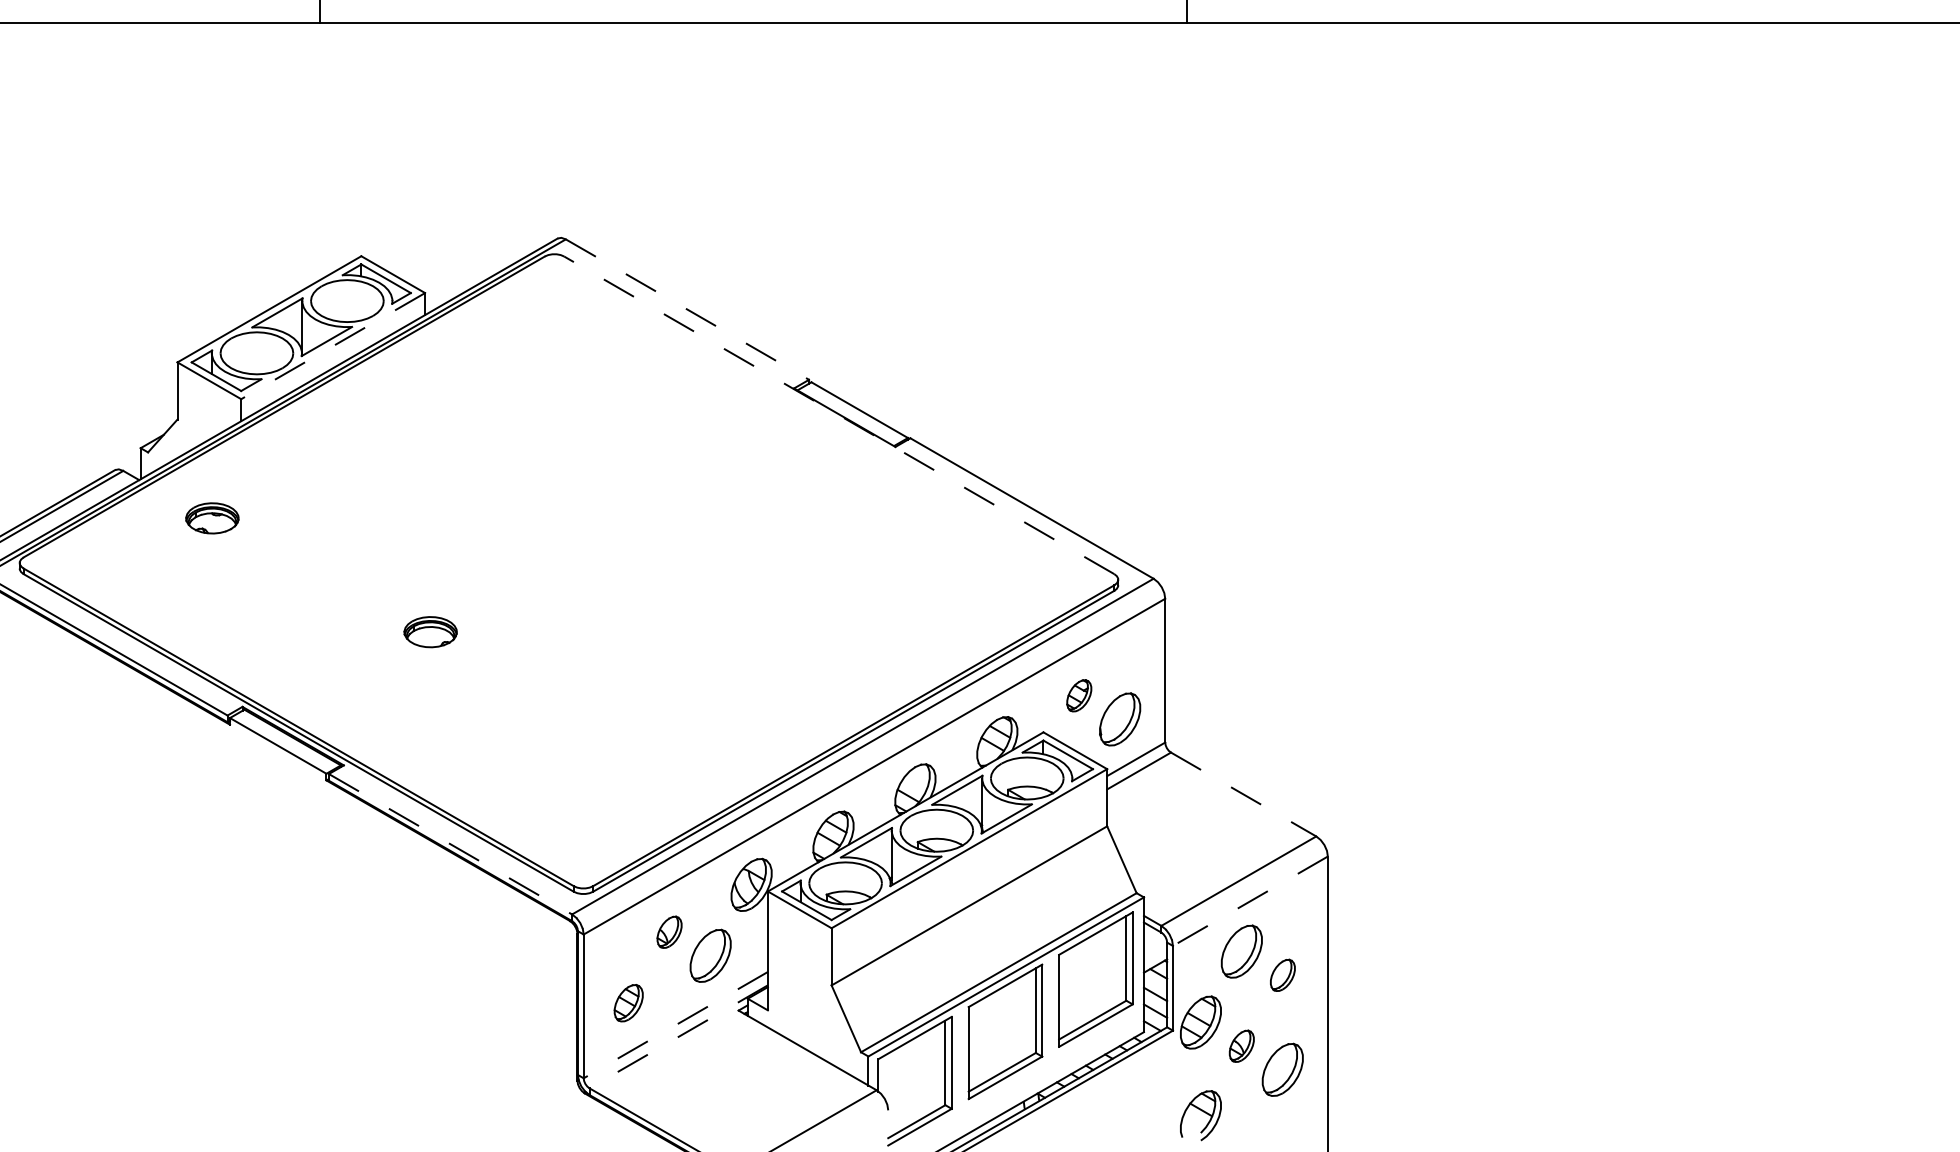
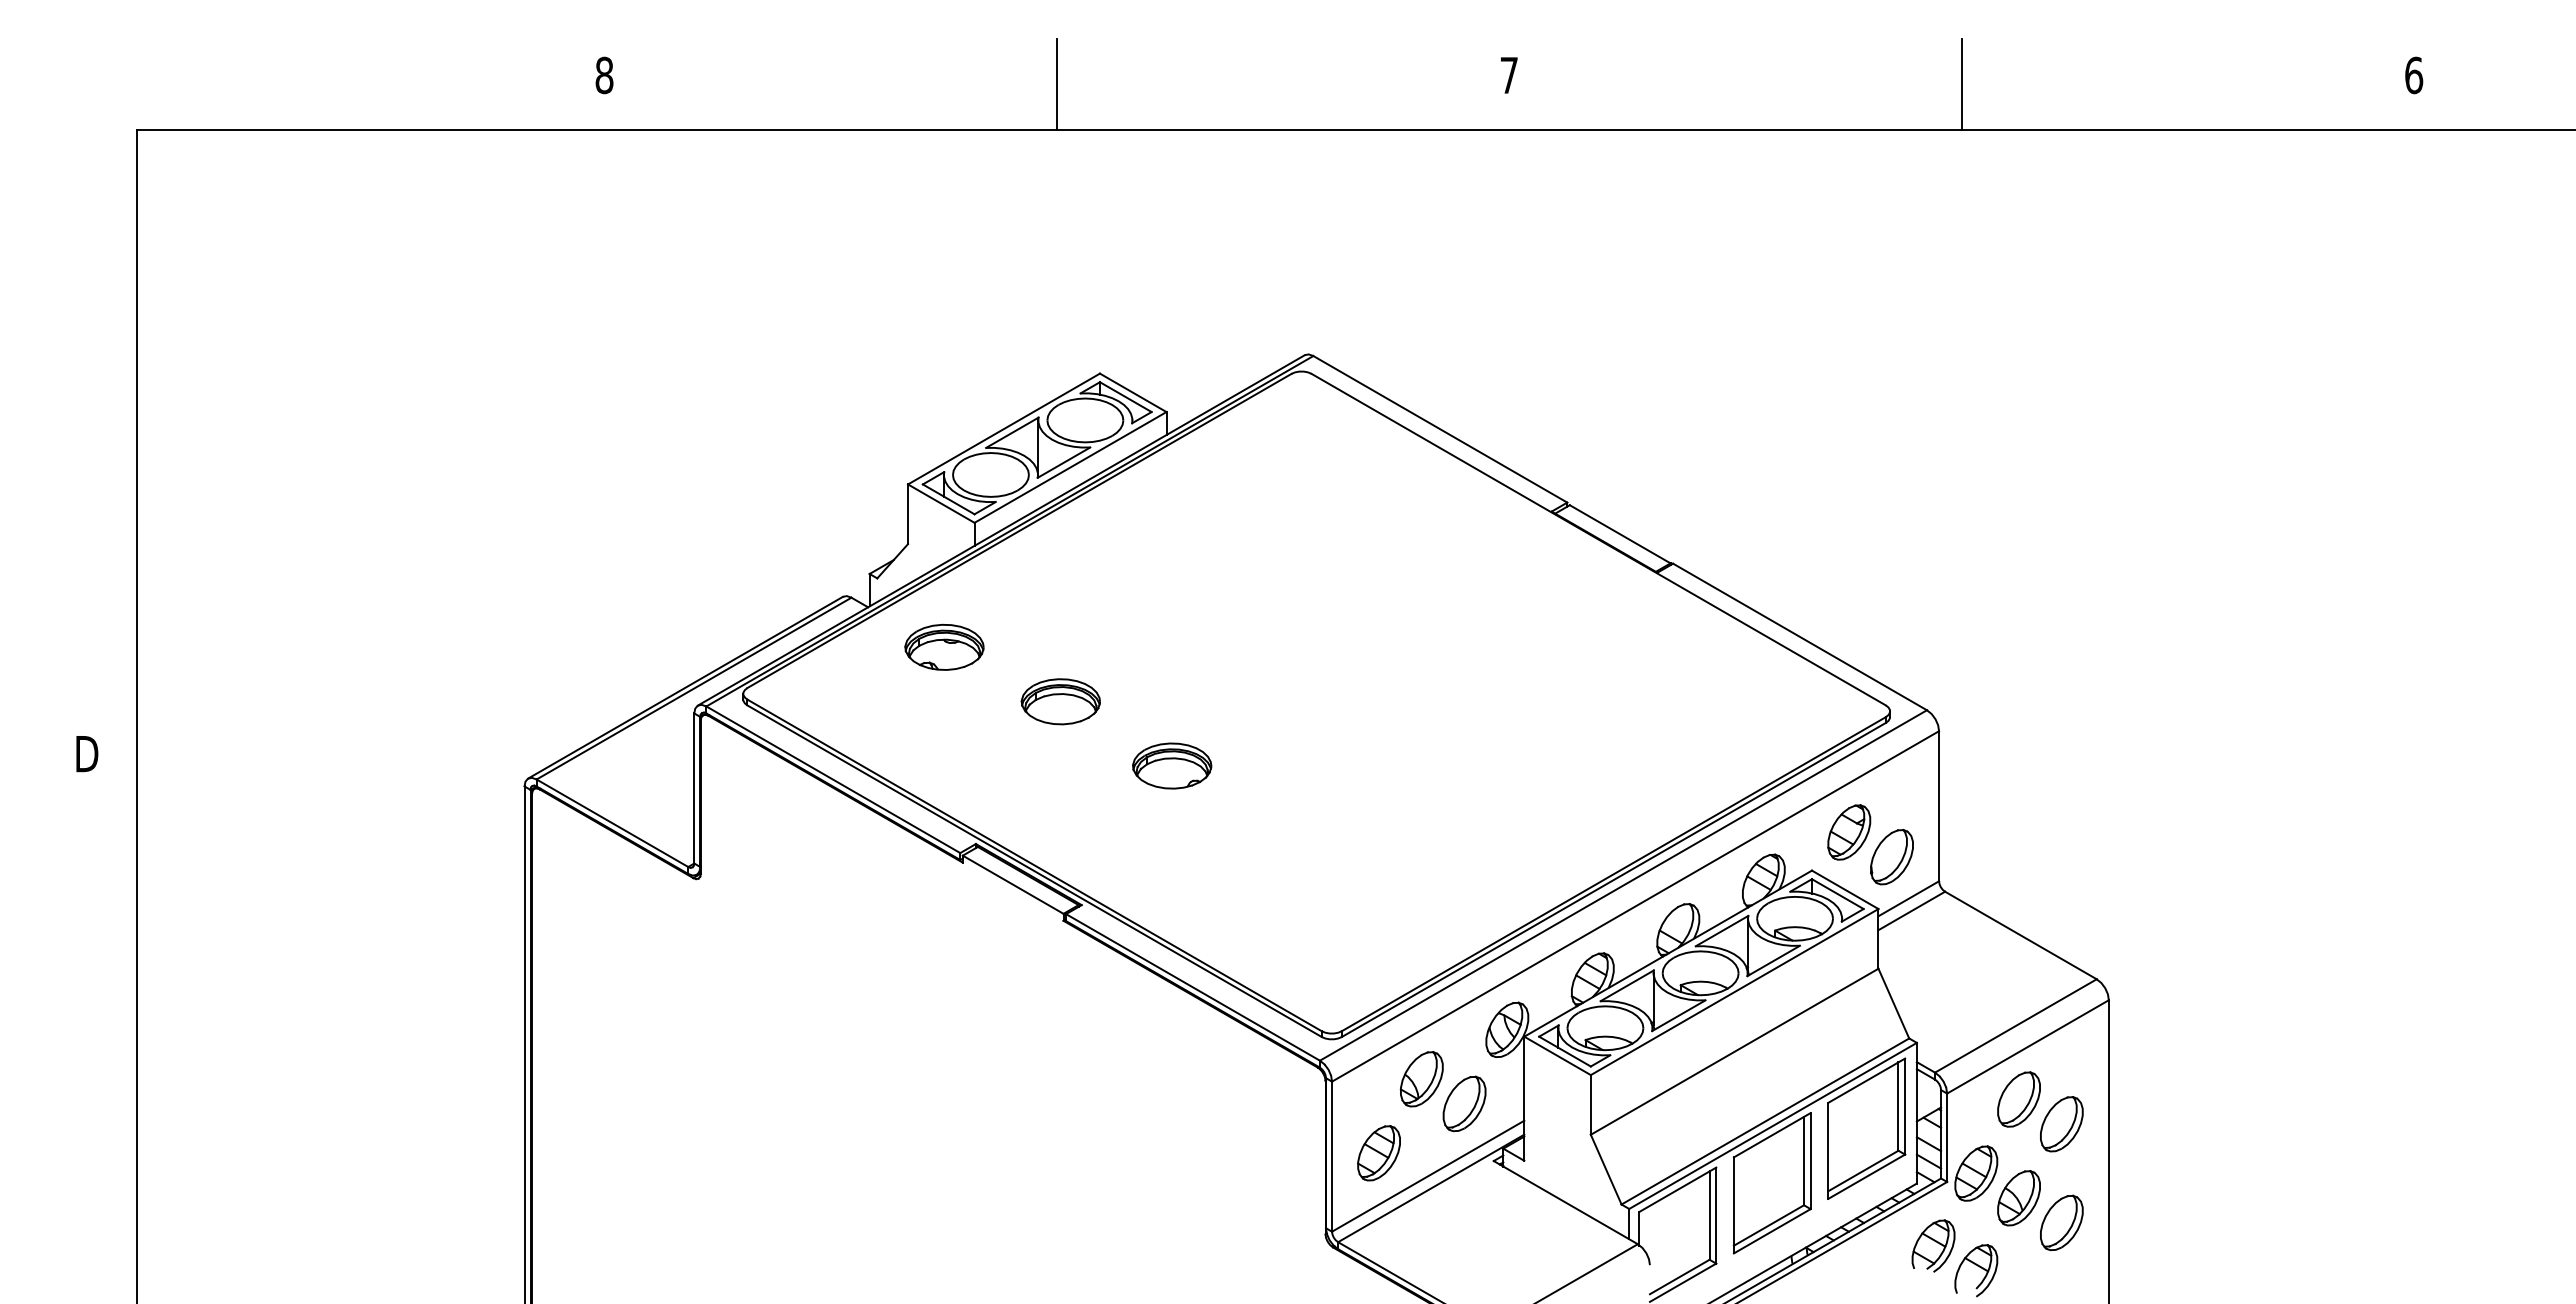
line: (687, 309) -> (1440, 429), dashed -> solid
line: (333, 346) -> (1070, 467), dashed -> solid
line: (838, 415) -> (1598, 539), dashed -> solid
part: (212, 517) -> (944, 646), size x1.43
part: (323, 570) -> (1060, 701), added
part: (430, 631) -> (1172, 765), size x1.43
part: (1079, 695) -> (1849, 832), size x1.67
line: (1243, 794) -> (2020, 935), dashed -> solid
line: (450, 844) -> (1193, 987), dashed -> solid
line: (1249, 901) -> (2027, 1047), dashed -> solid
part: (669, 932) -> (1421, 1079), size x1.67
part: (1282, 975) -> (2061, 1124), size x1.67
part: (628, 1003) -> (1378, 1153), size x1.43
line: (675, 1025) -> (1427, 1176), dashed -> solid
line: (678, 1036) -> (1431, 1188), dashed -> solid
part: (1241, 1046) -> (2018, 1198), size x1.67
part: (1159, 1091) -> (1933, 1245), added

